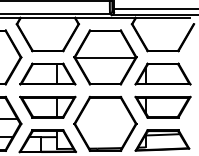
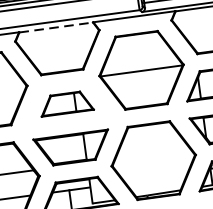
line: (48, 18) -> (57, 28), solid -> dashed
part: (47, 73) -> (65, 102), size x0.7

